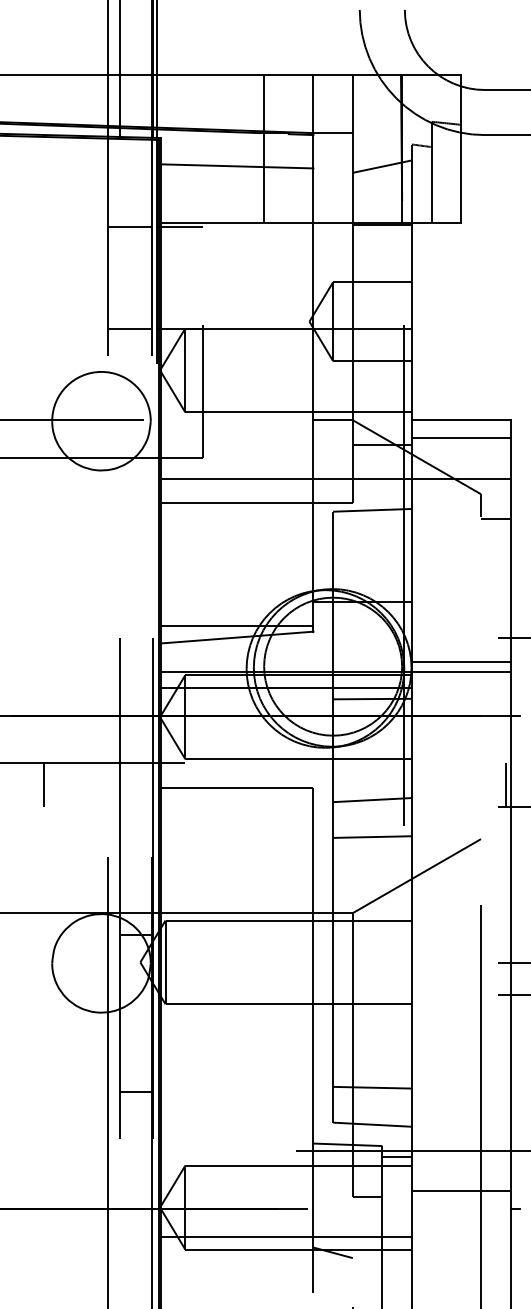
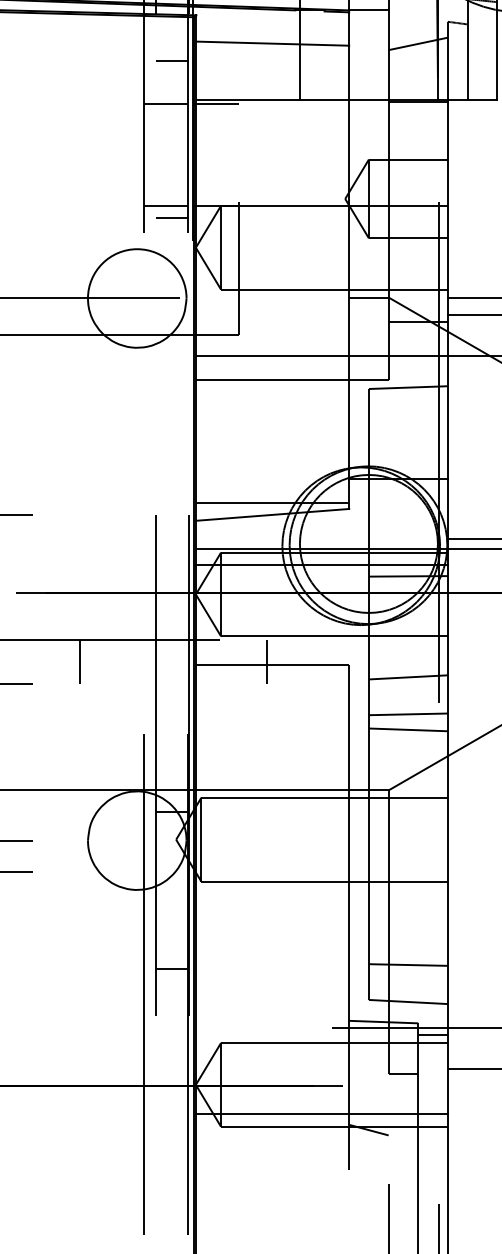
line: (136, 183) -> (172, 60), added
line: (136, 340) -> (172, 217), added
line: (231, 784) -> (267, 661), added
line: (372, 852) -> (408, 729), added

